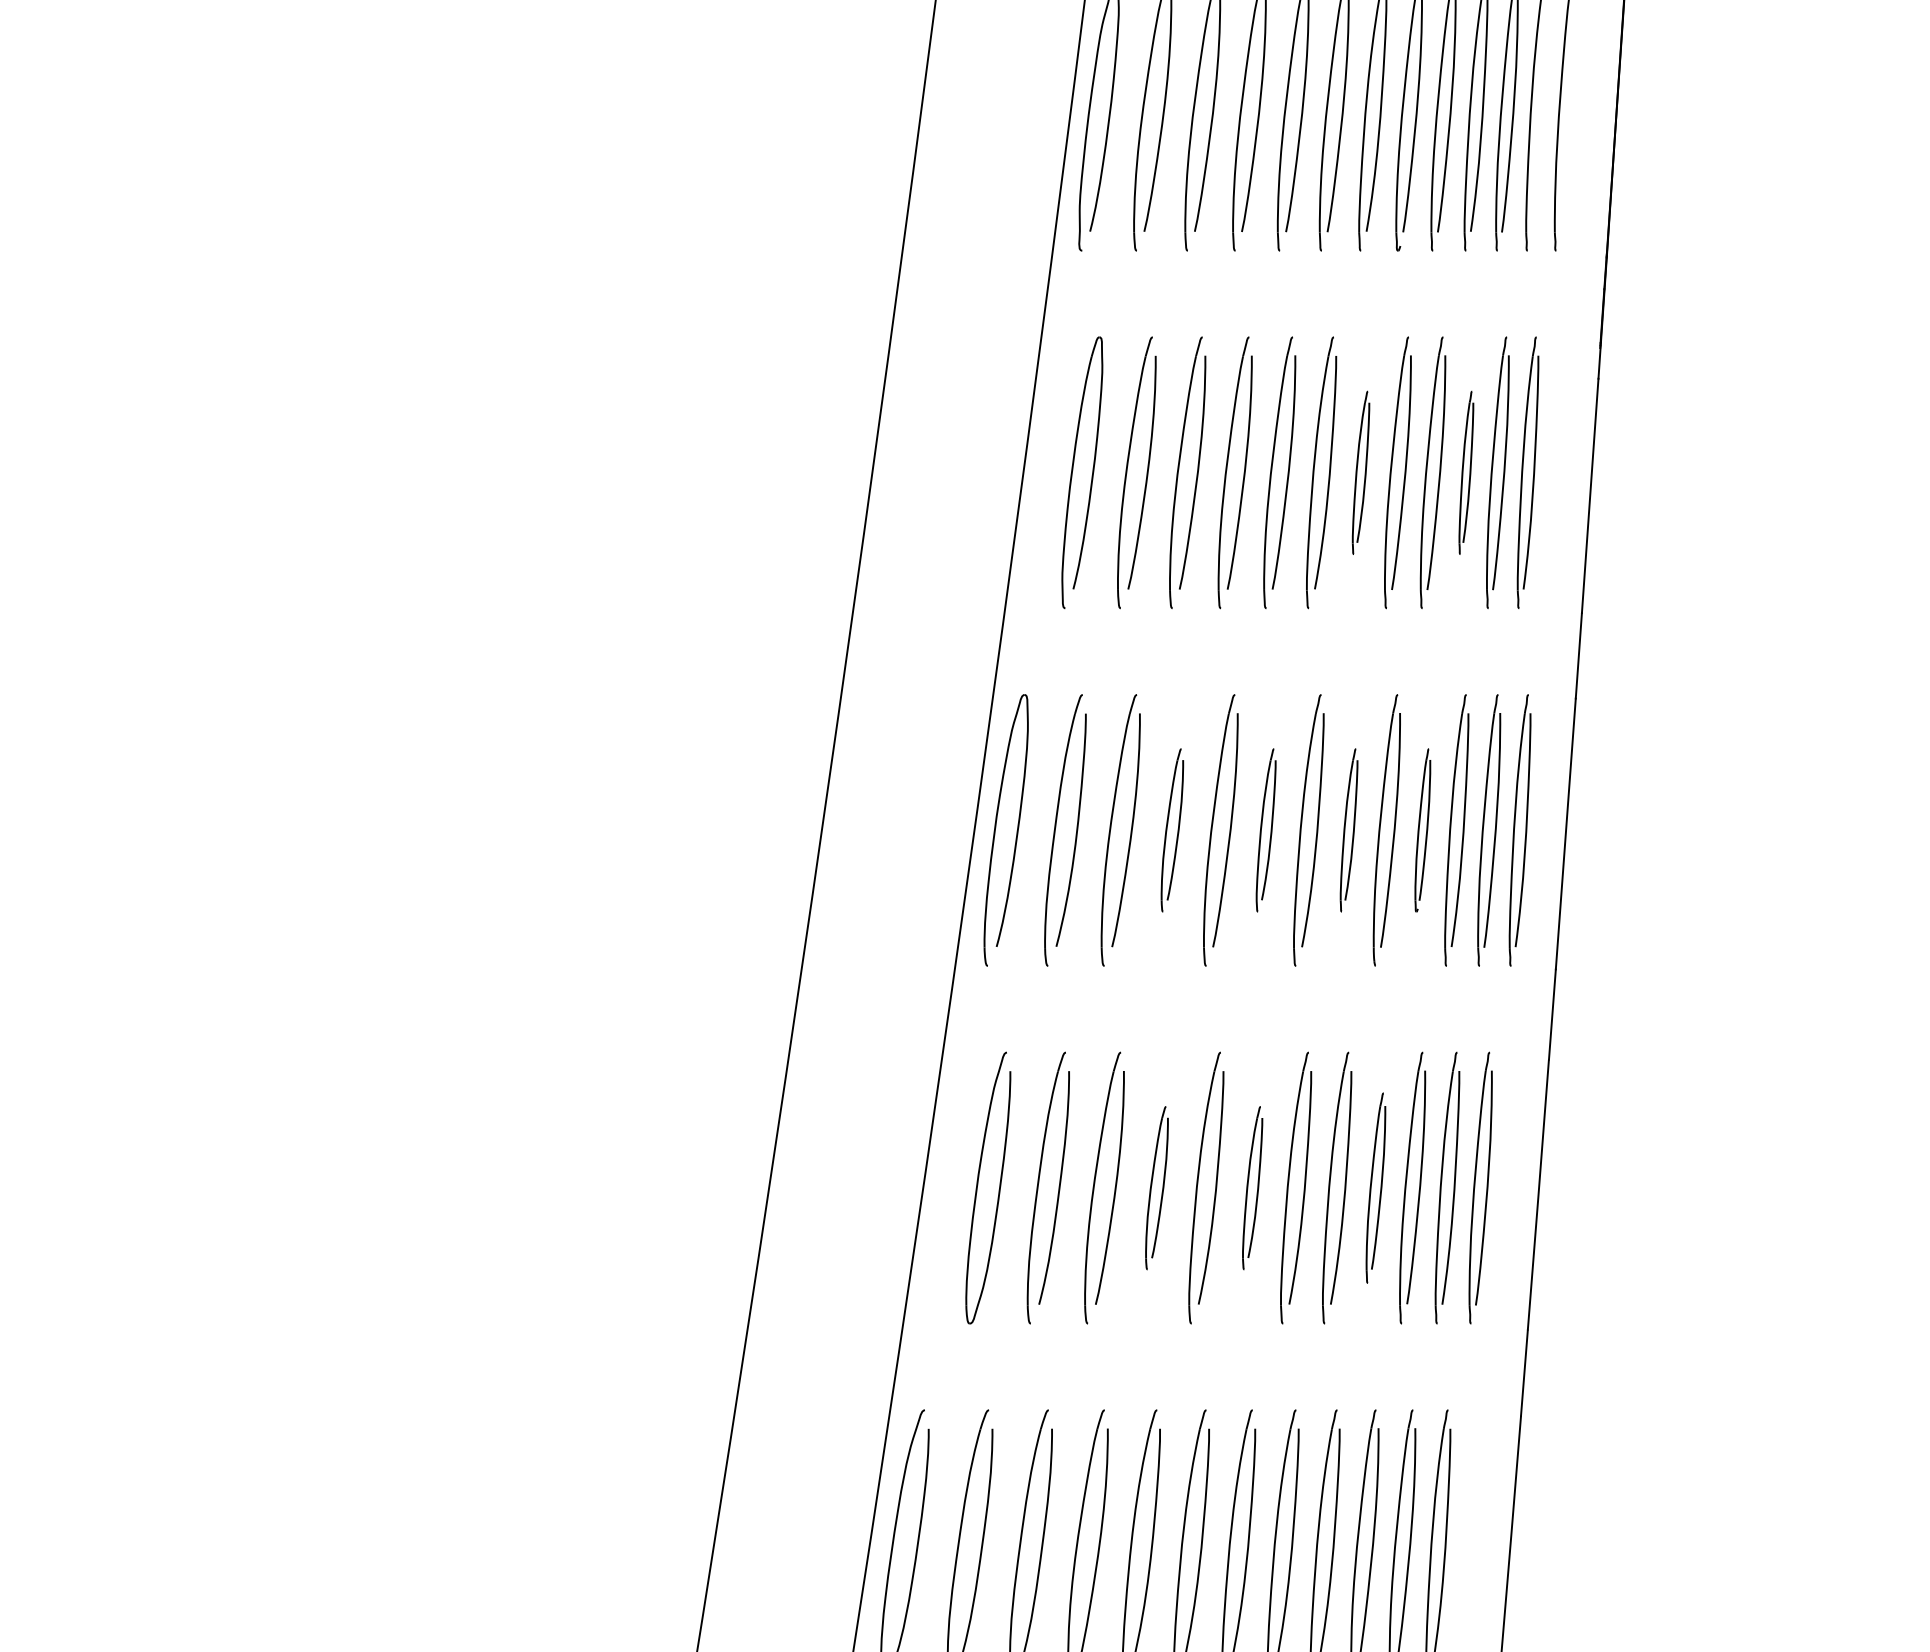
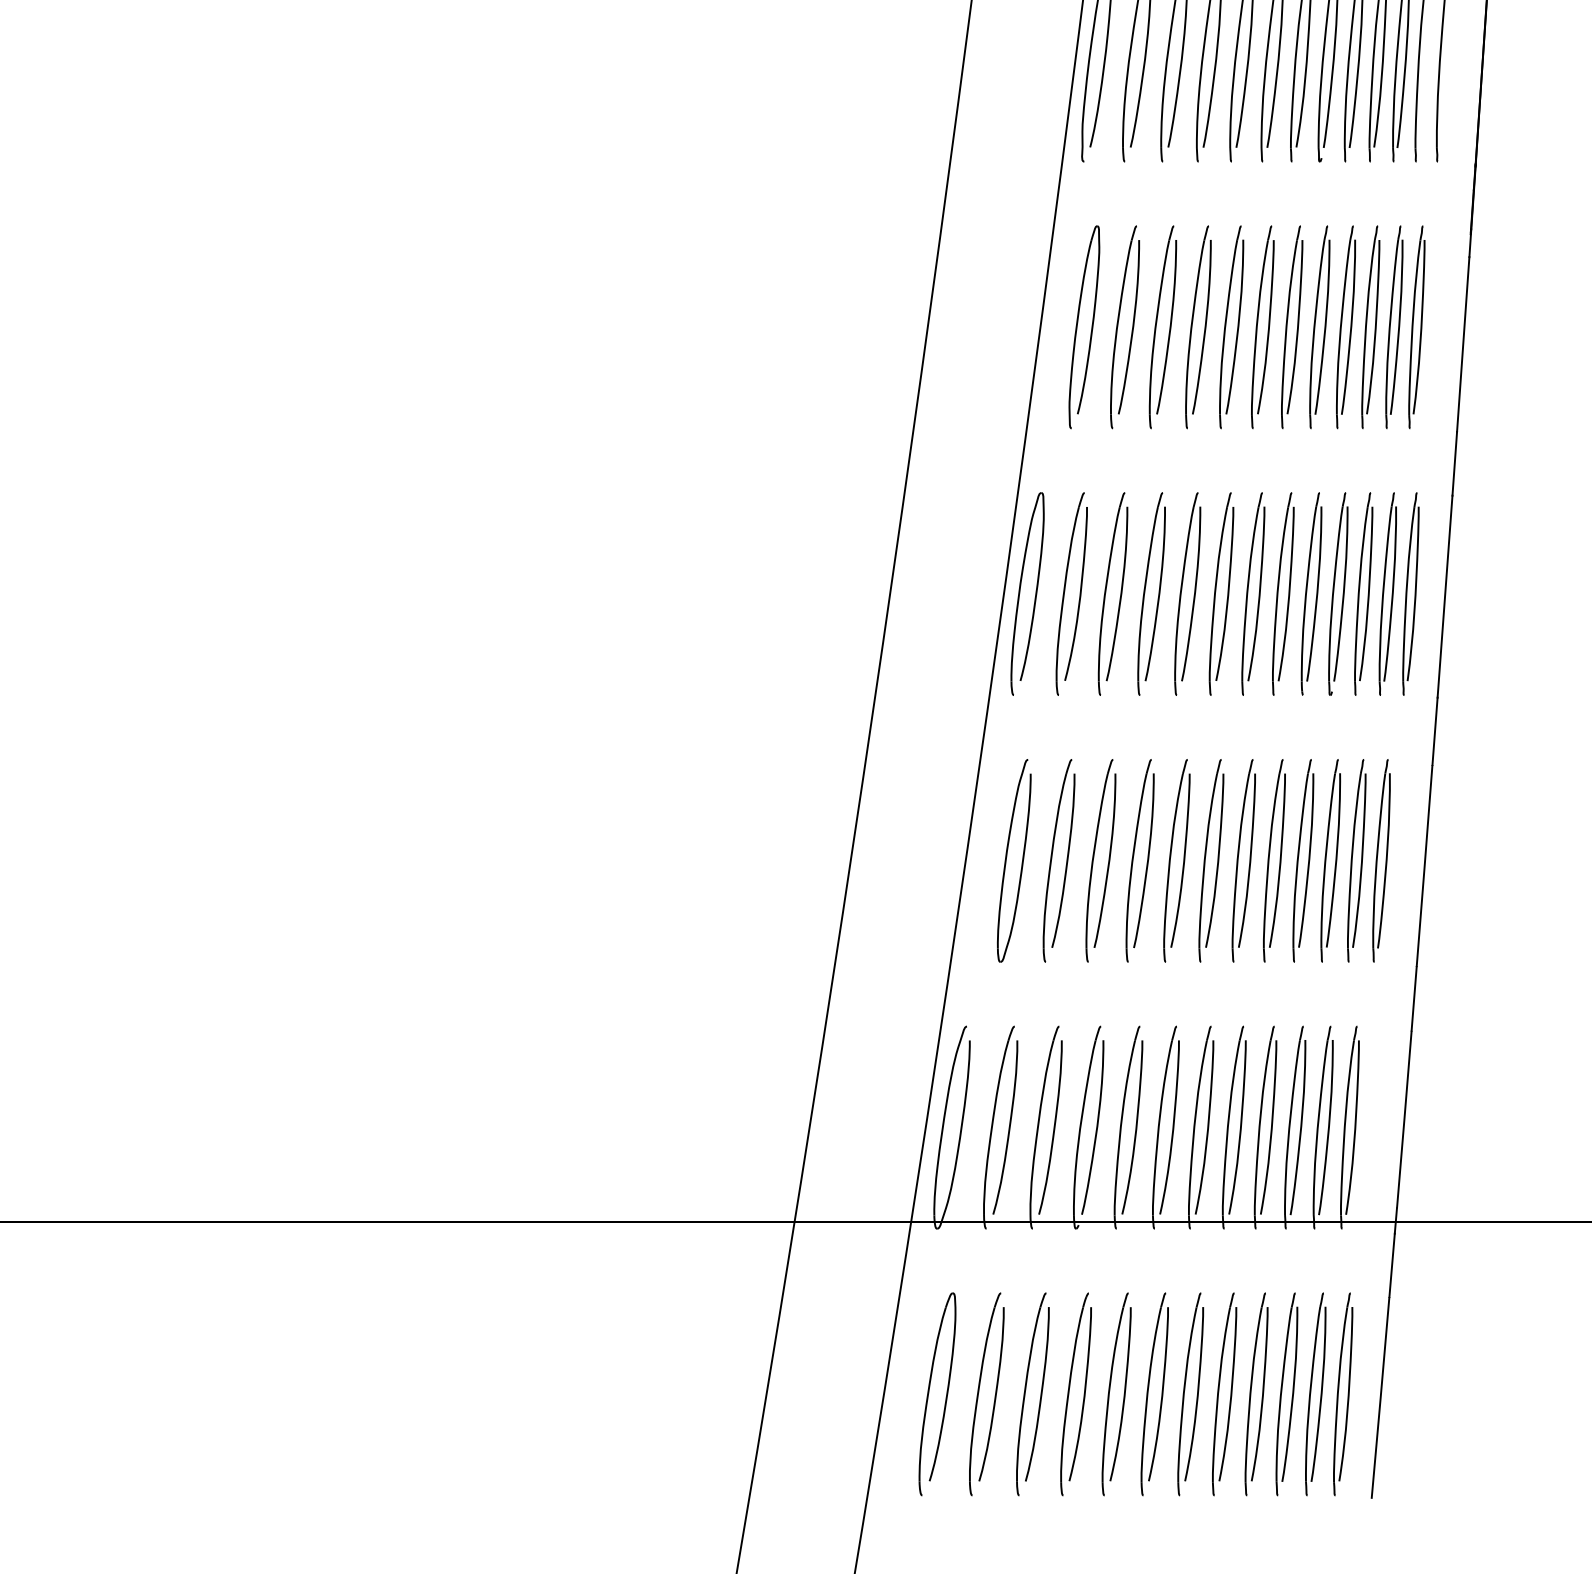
part: (1361, 473) -> (1292, 327), size x1.67
part: (1465, 473) -> (1370, 327), size x1.67
part: (1172, 829) -> (1151, 593), size x1.67
part: (1266, 829) -> (1221, 593), size x1.67
part: (1349, 829) -> (1283, 593), size x1.67
part: (1422, 829) -> (1338, 593), size x1.67
part: (1156, 1187) -> (1139, 860), size x1.67
part: (1252, 1187) -> (1211, 860), size x1.67
part: (1376, 1187) -> (1303, 860), size x1.43

